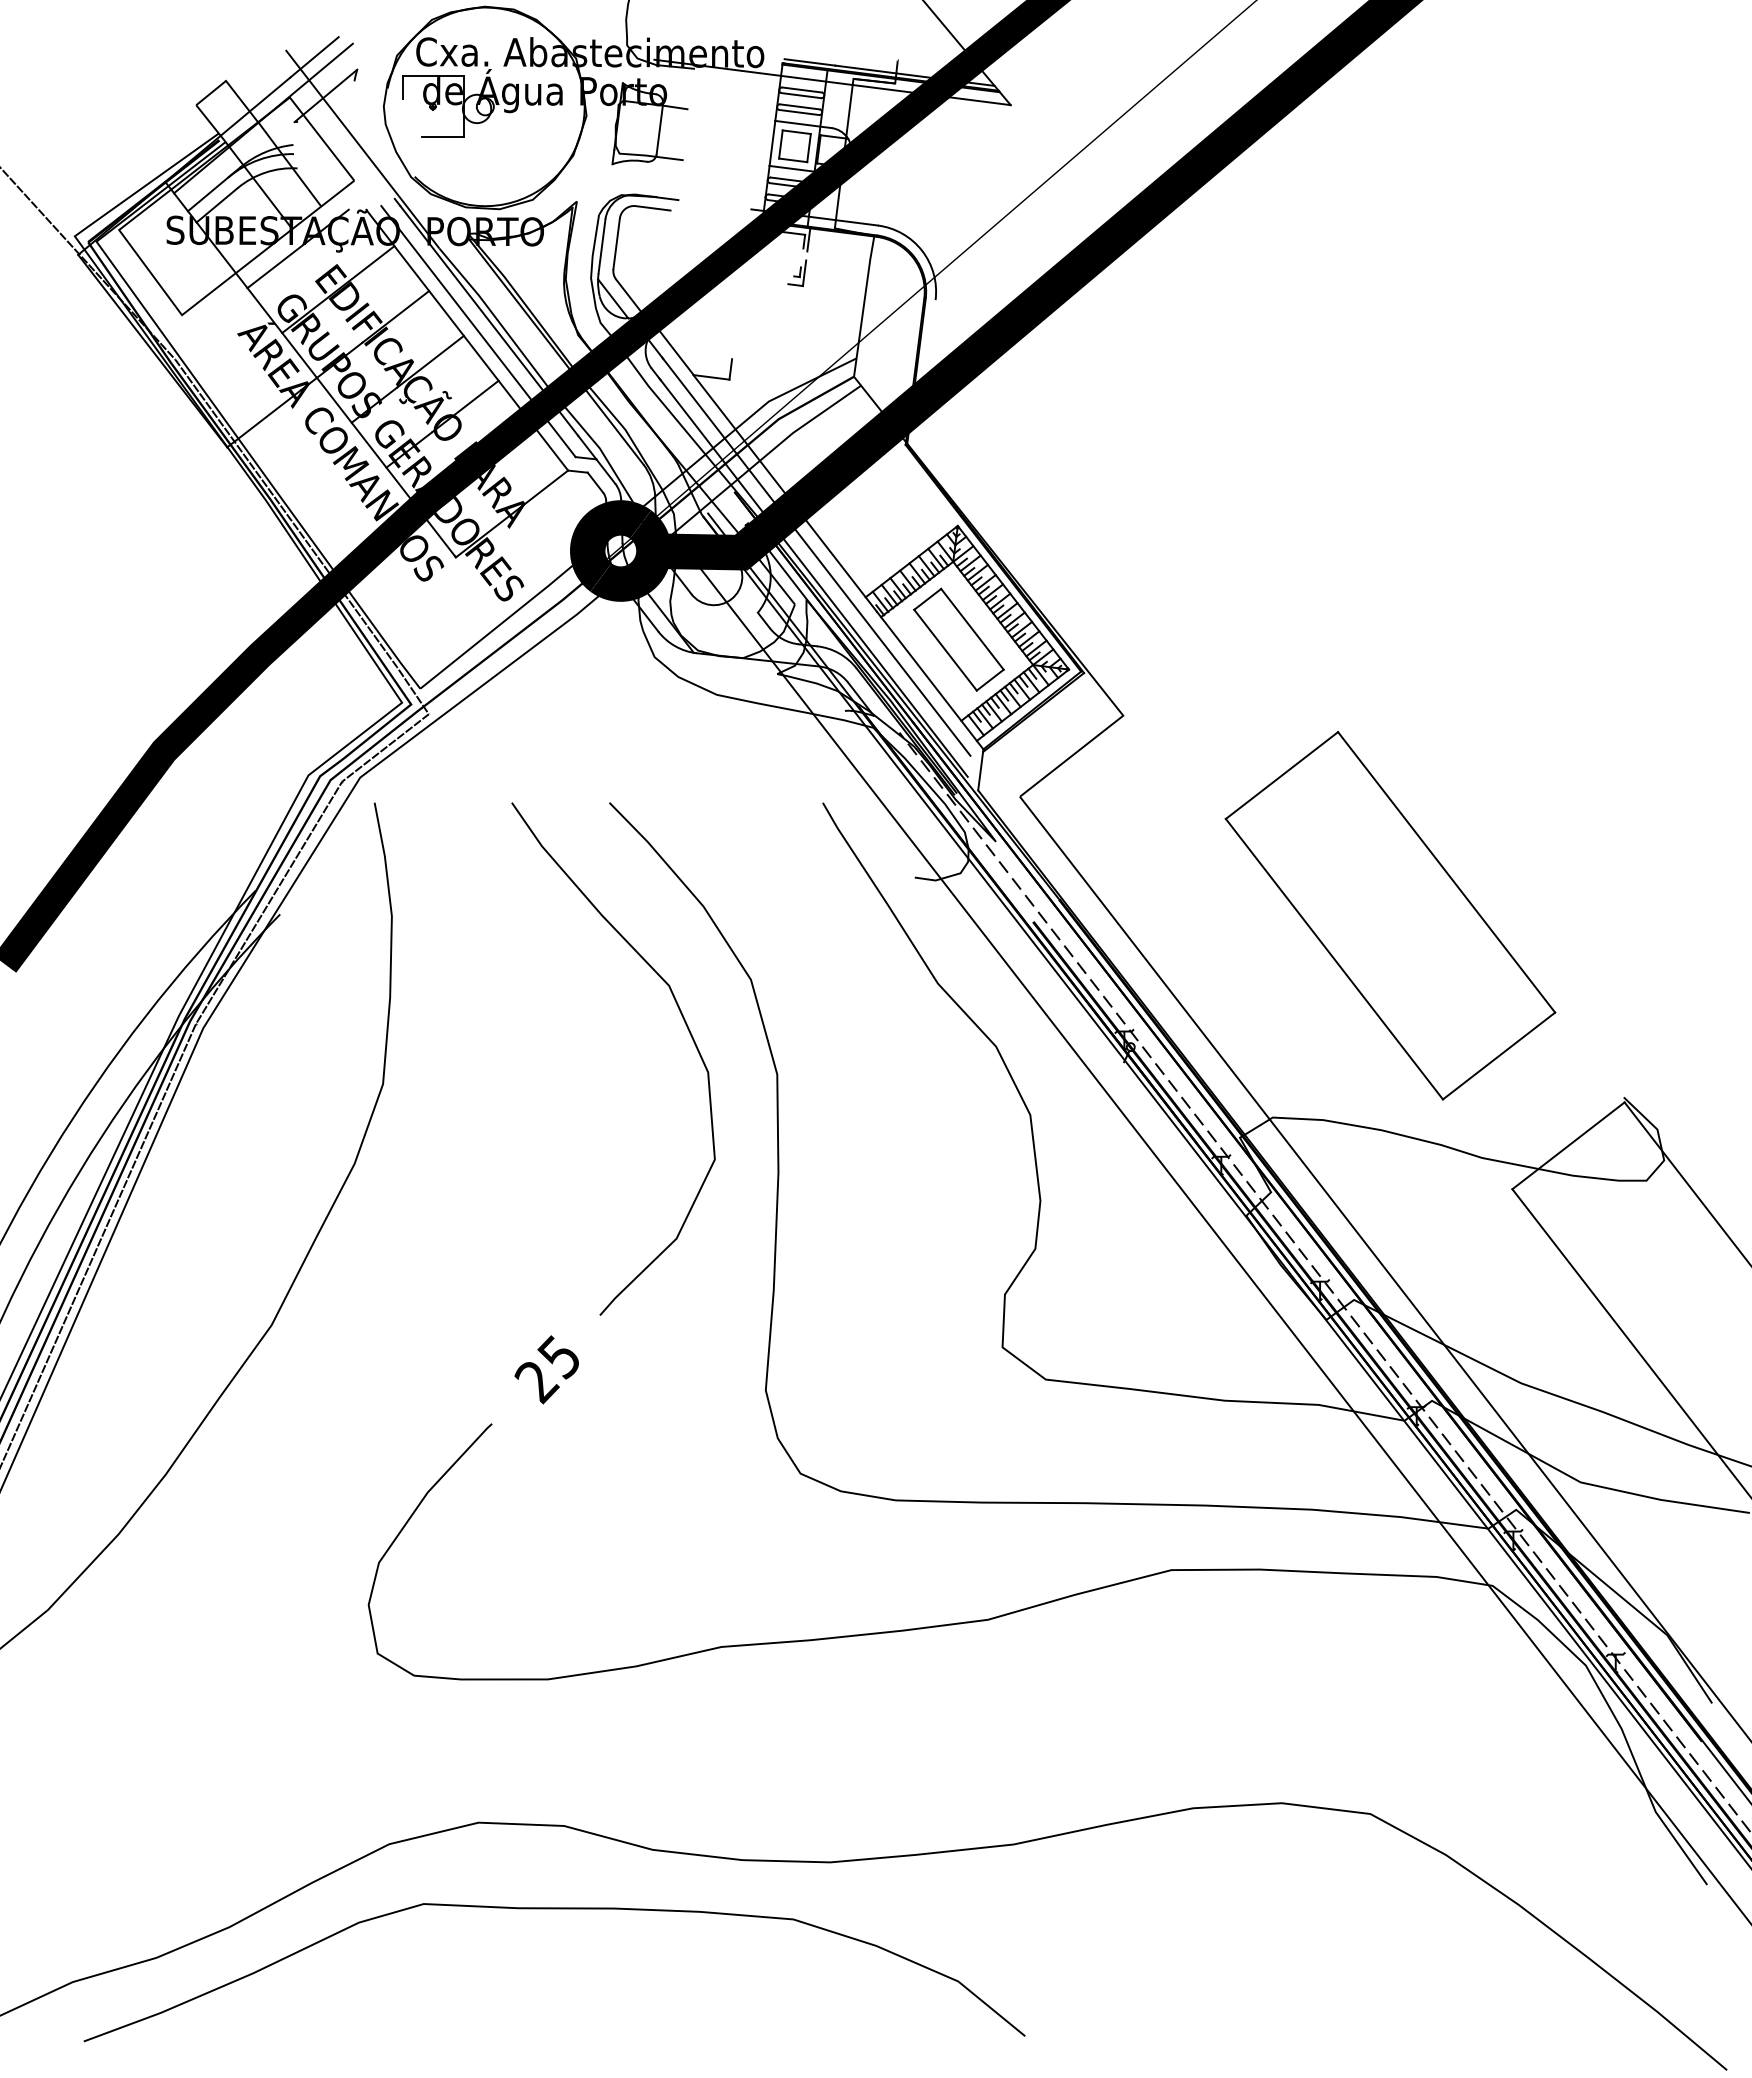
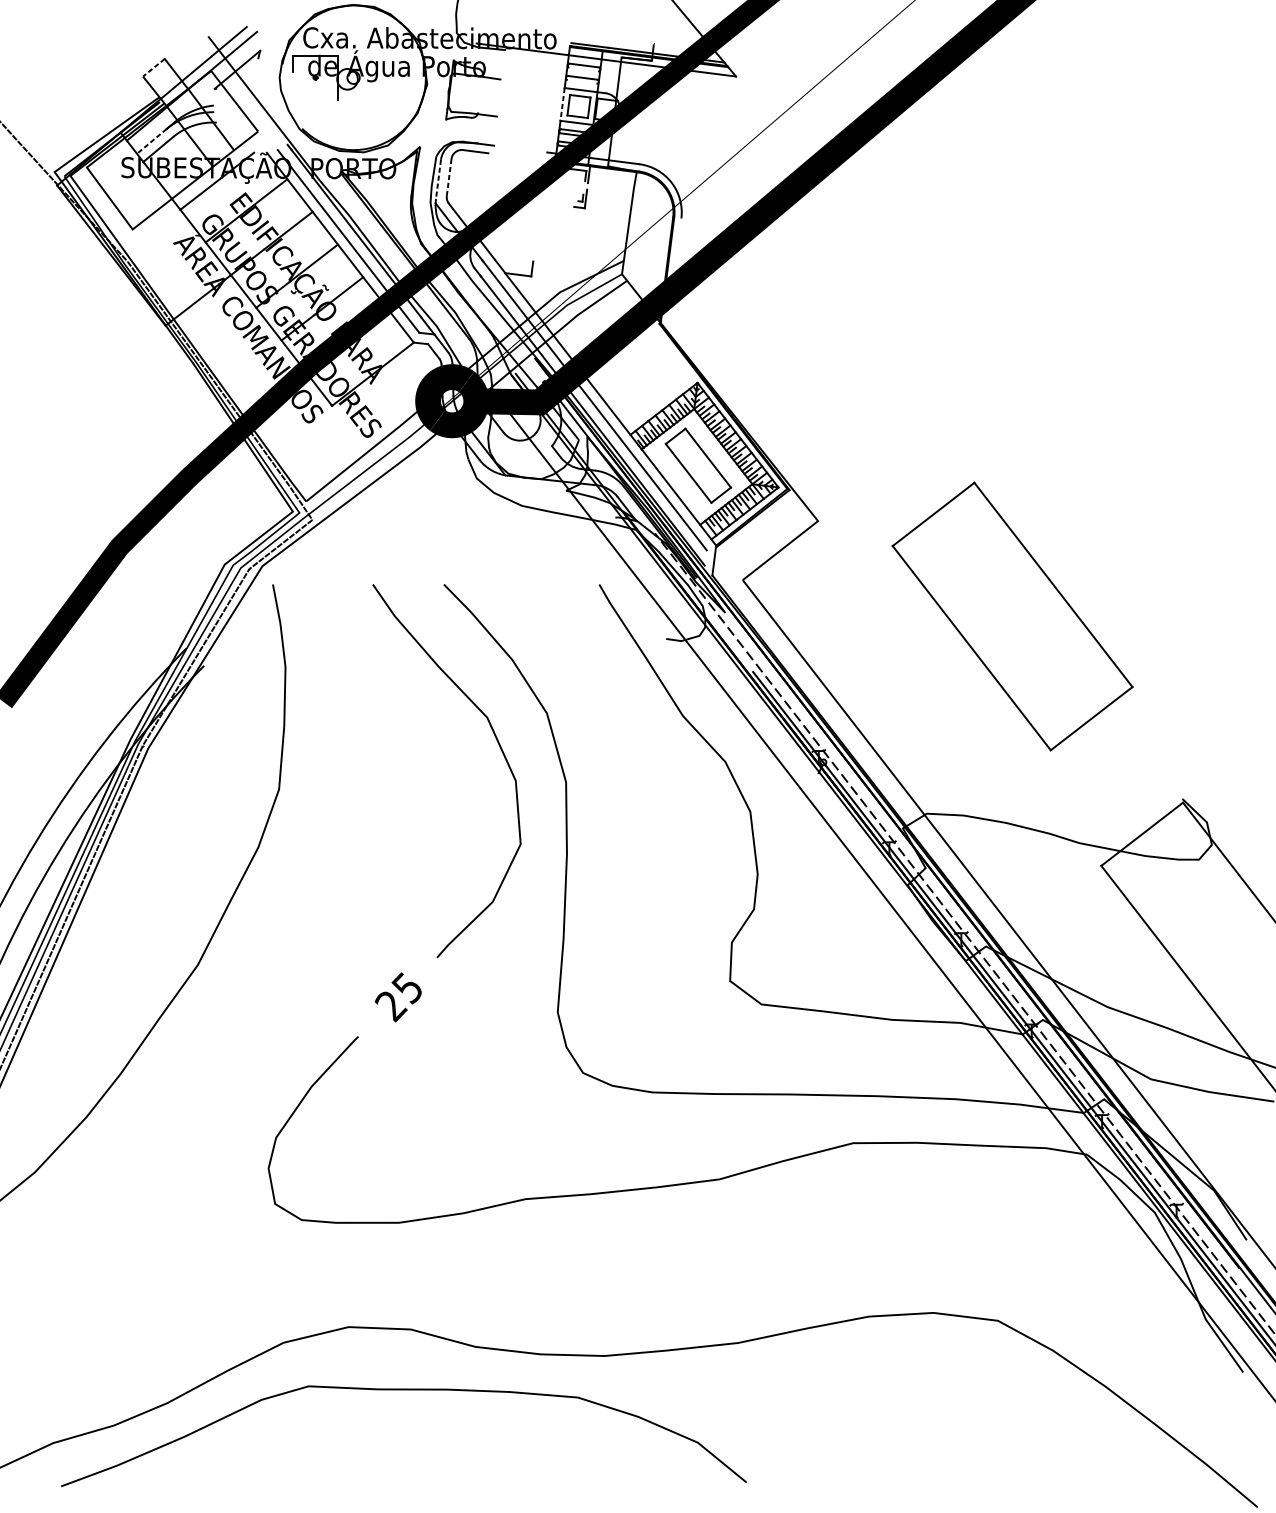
line: (210, 93) -> (153, 68), solid -> dashed
line: (801, 95) -> (583, 69), removed
line: (799, 112) -> (582, 81), removed
line: (659, 128) -> (480, 93), removed
line: (442, 137) -> (322, 100), removed
line: (772, 143) -> (562, 104), solid -> dashed
line: (208, 194) -> (151, 141), solid -> dashed
line: (616, 243) -> (449, 177), solid -> dashed
line: (601, 246) -> (438, 179), solid -> dashed
part: (1390, 915) -> (1012, 616), moved

